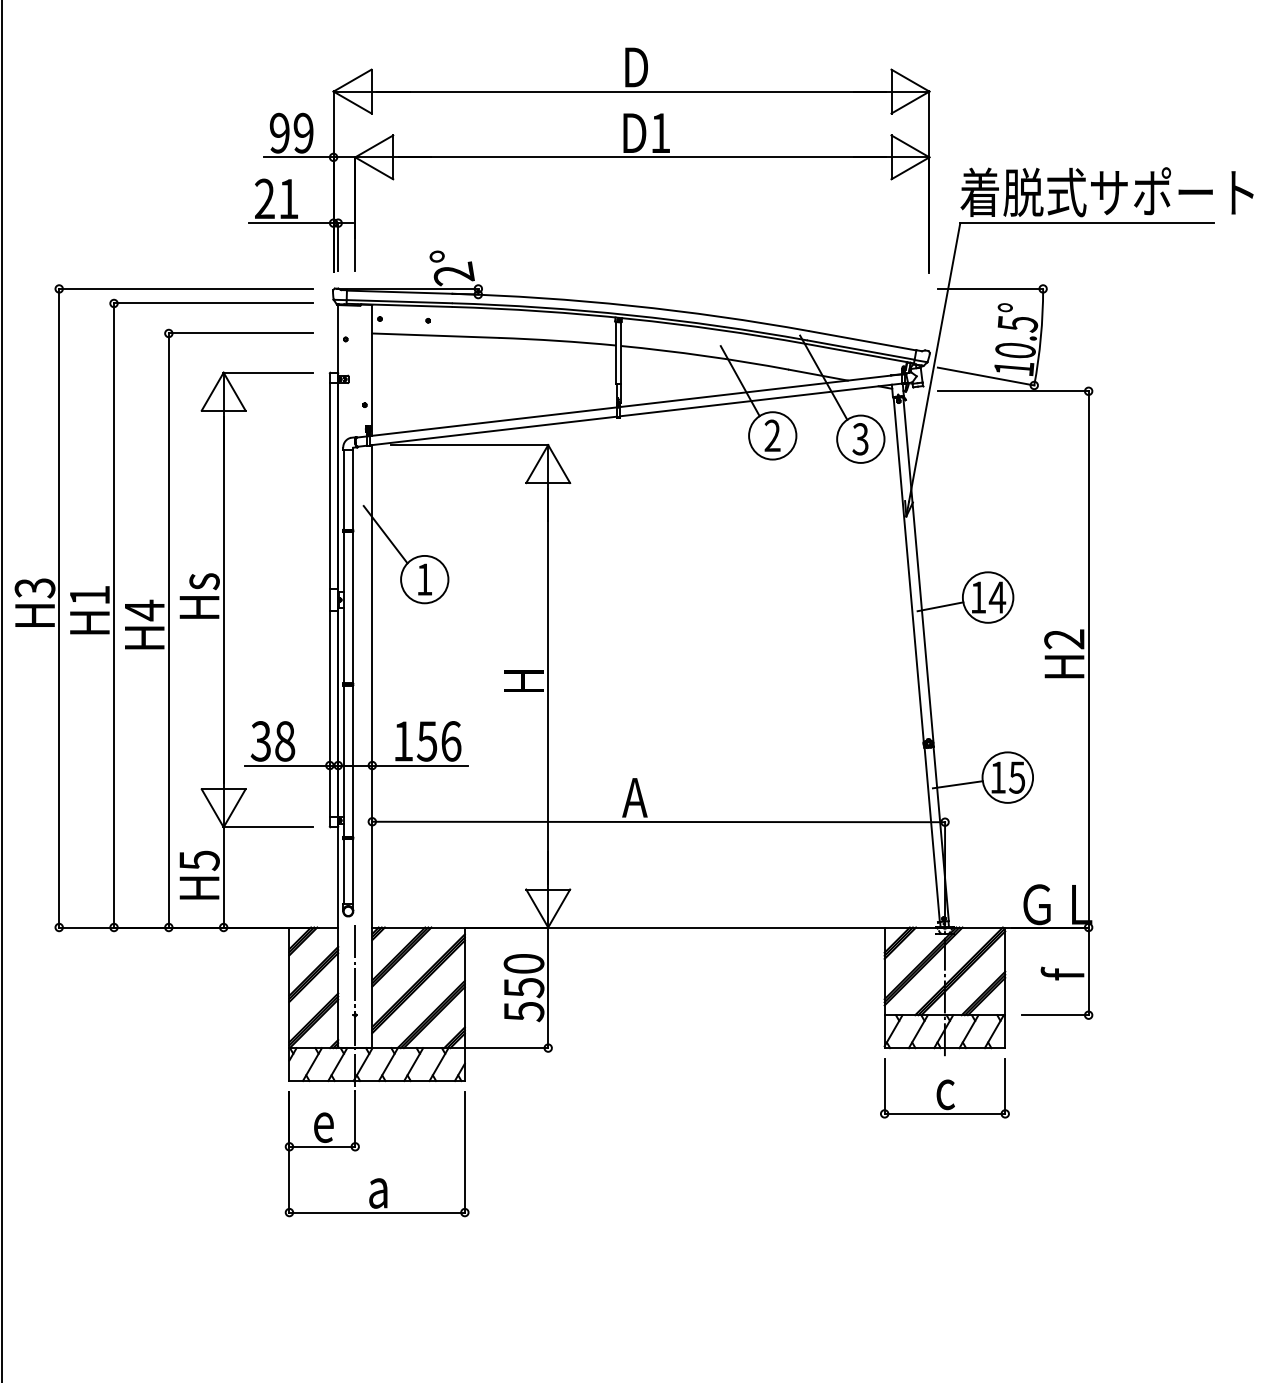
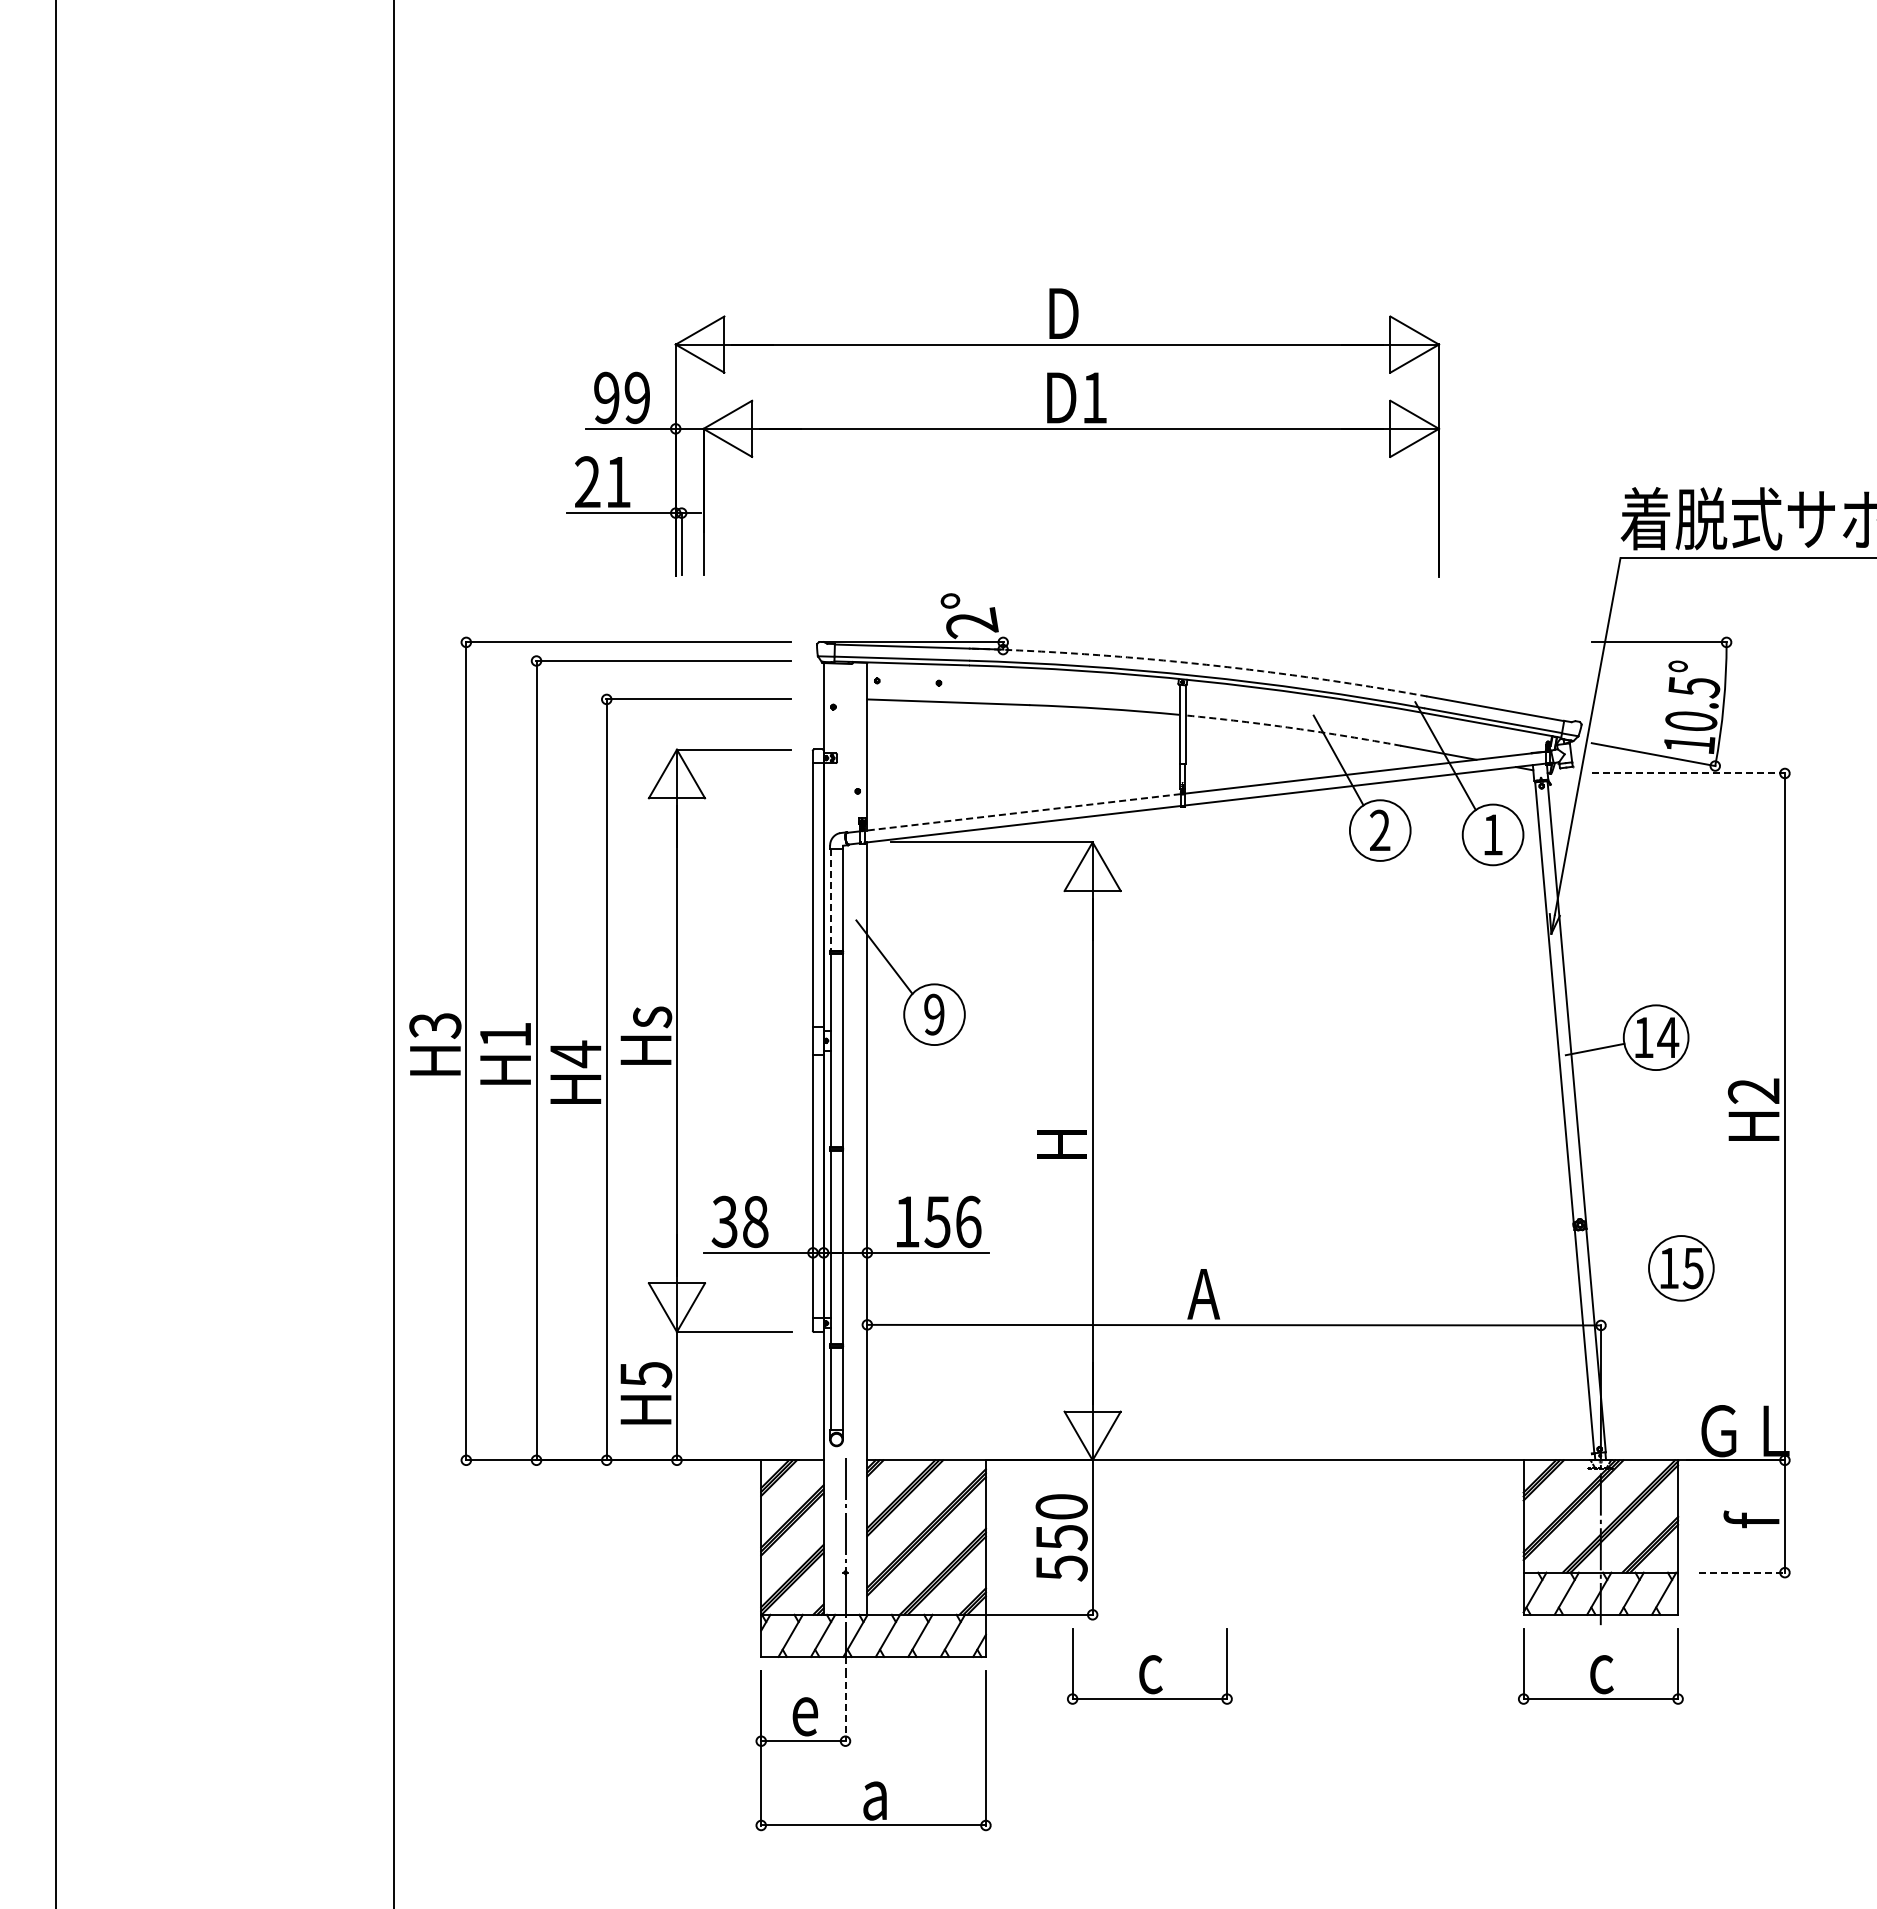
part: (589, 160) -> (1003, 432), moved
arc: (631, 306) -> (1199, 664), solid -> dashed
arc: (704, 356) -> (1293, 728), solid -> dashed
line: (1013, 391) -> (1688, 773), solid -> dashed
line: (493, 421) -> (1022, 812), solid -> dashed
text: (860, 438) -> (1492, 834), 3 -> 1
line: (343, 490) -> (830, 900), solid -> dashed
text: (424, 579) -> (934, 1014), 1 -> 9
line: (957, 784) -> (1617, 1277), removed
line: (1055, 1015) -> (1742, 1572), solid -> dashed
part: (592, 1088) -> (1149, 1666), added
line: (355, 1119) -> (845, 1706), solid -> dashed

